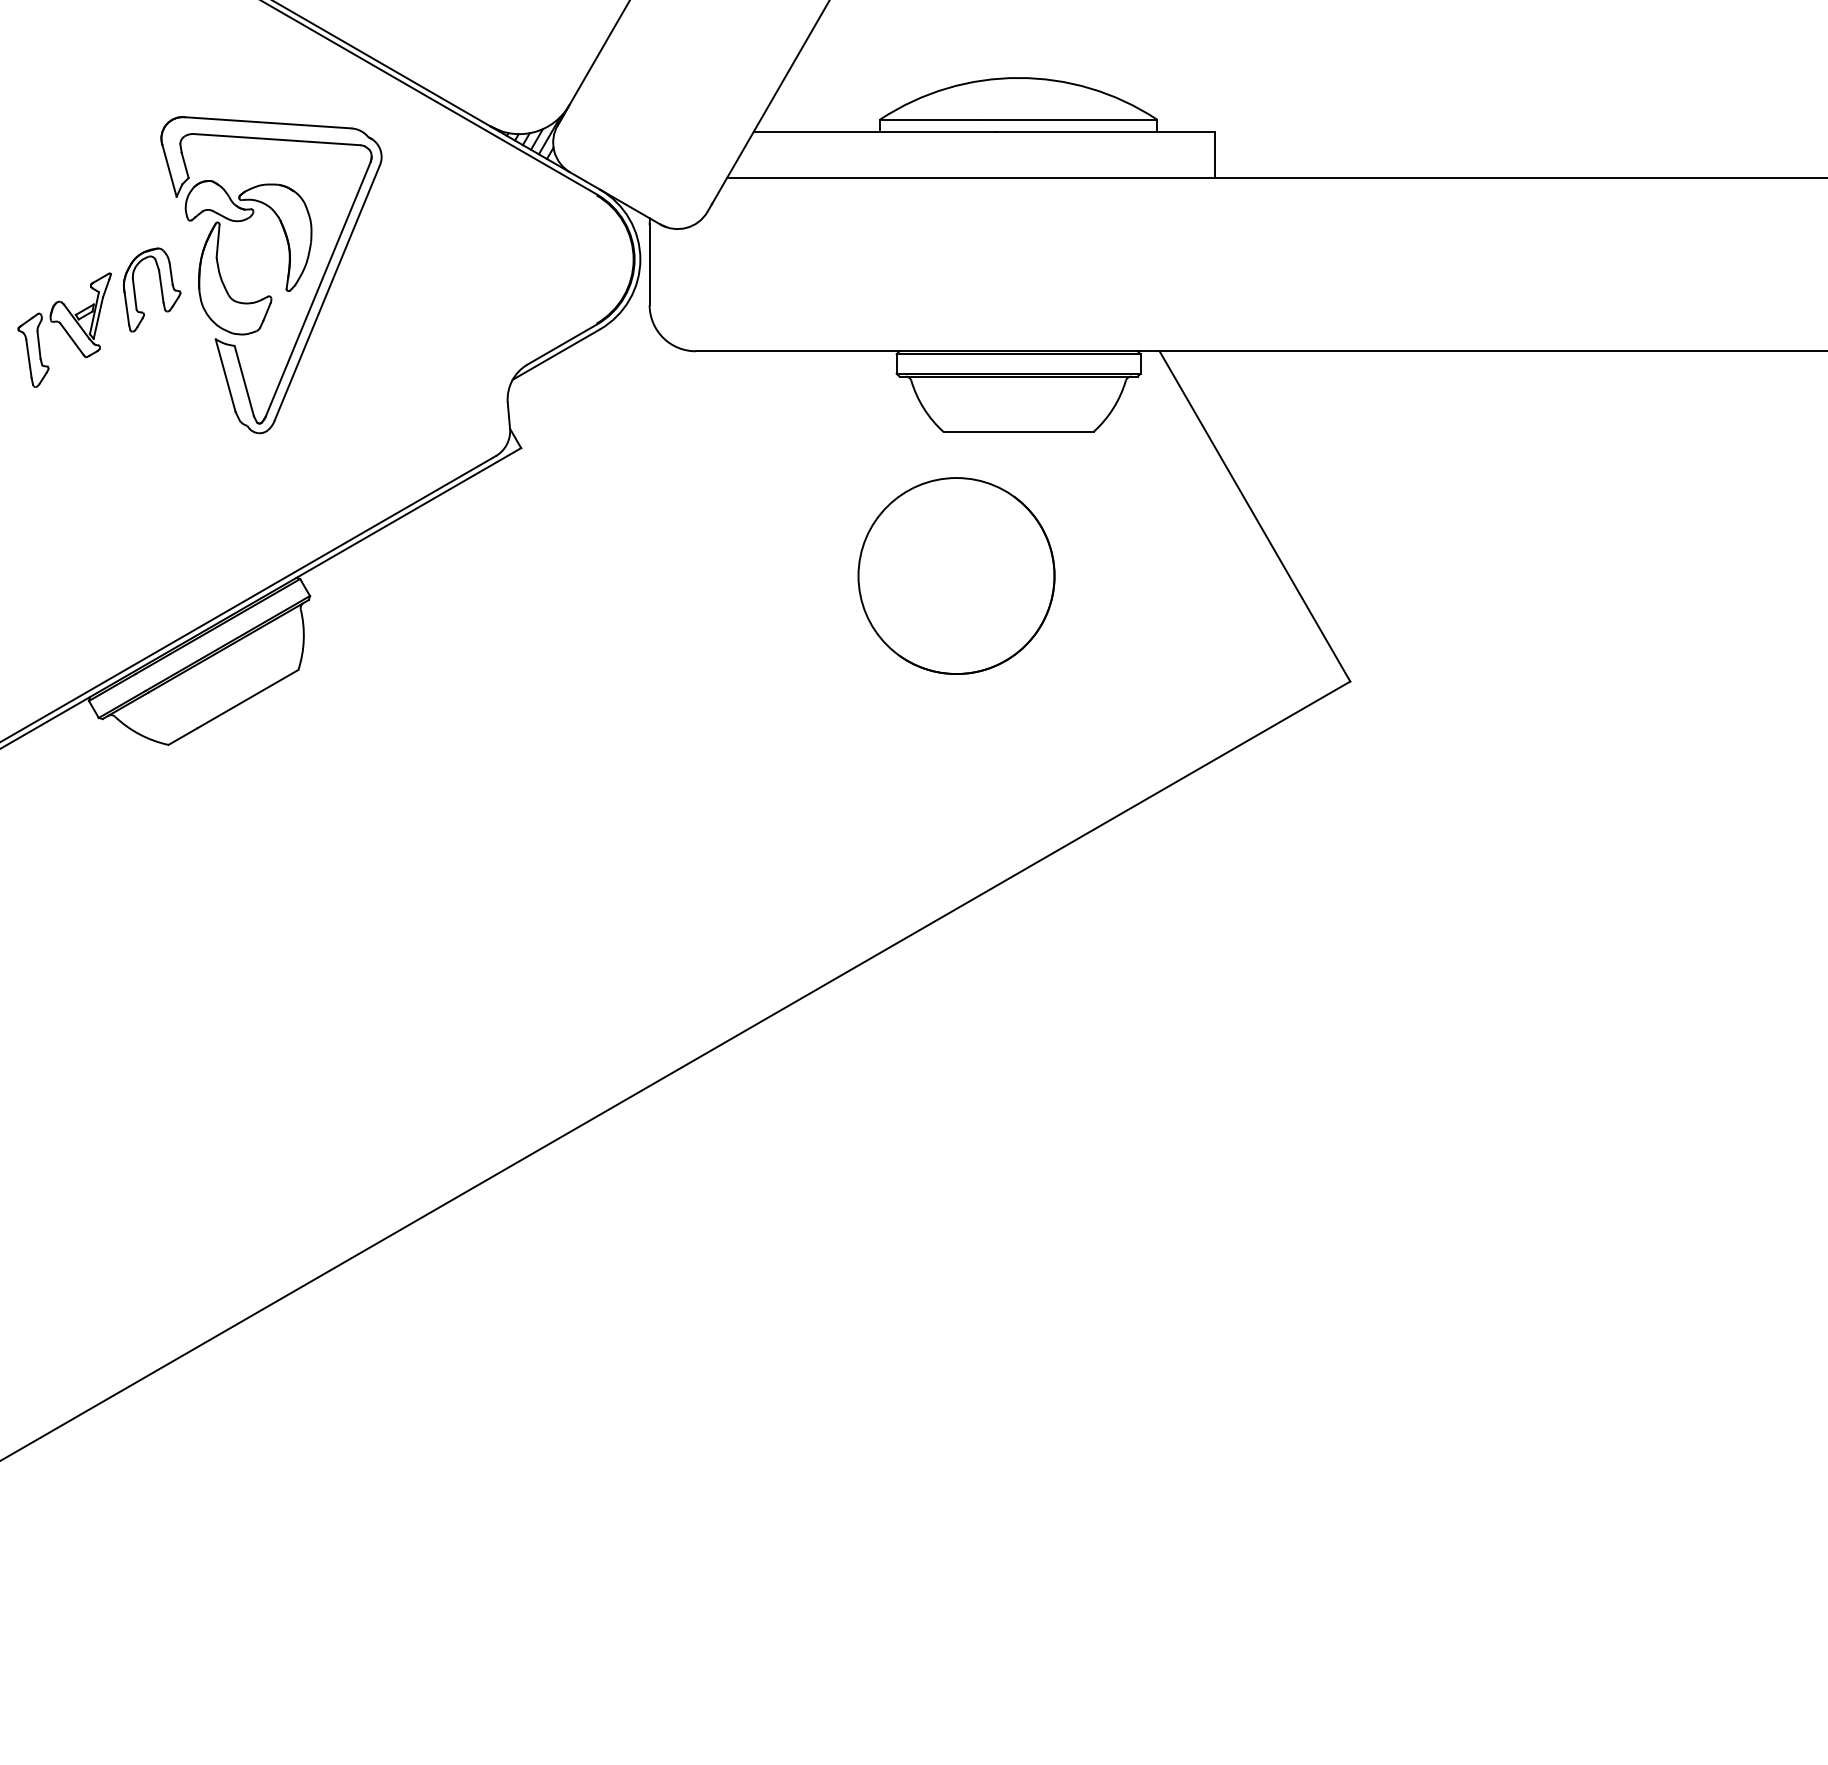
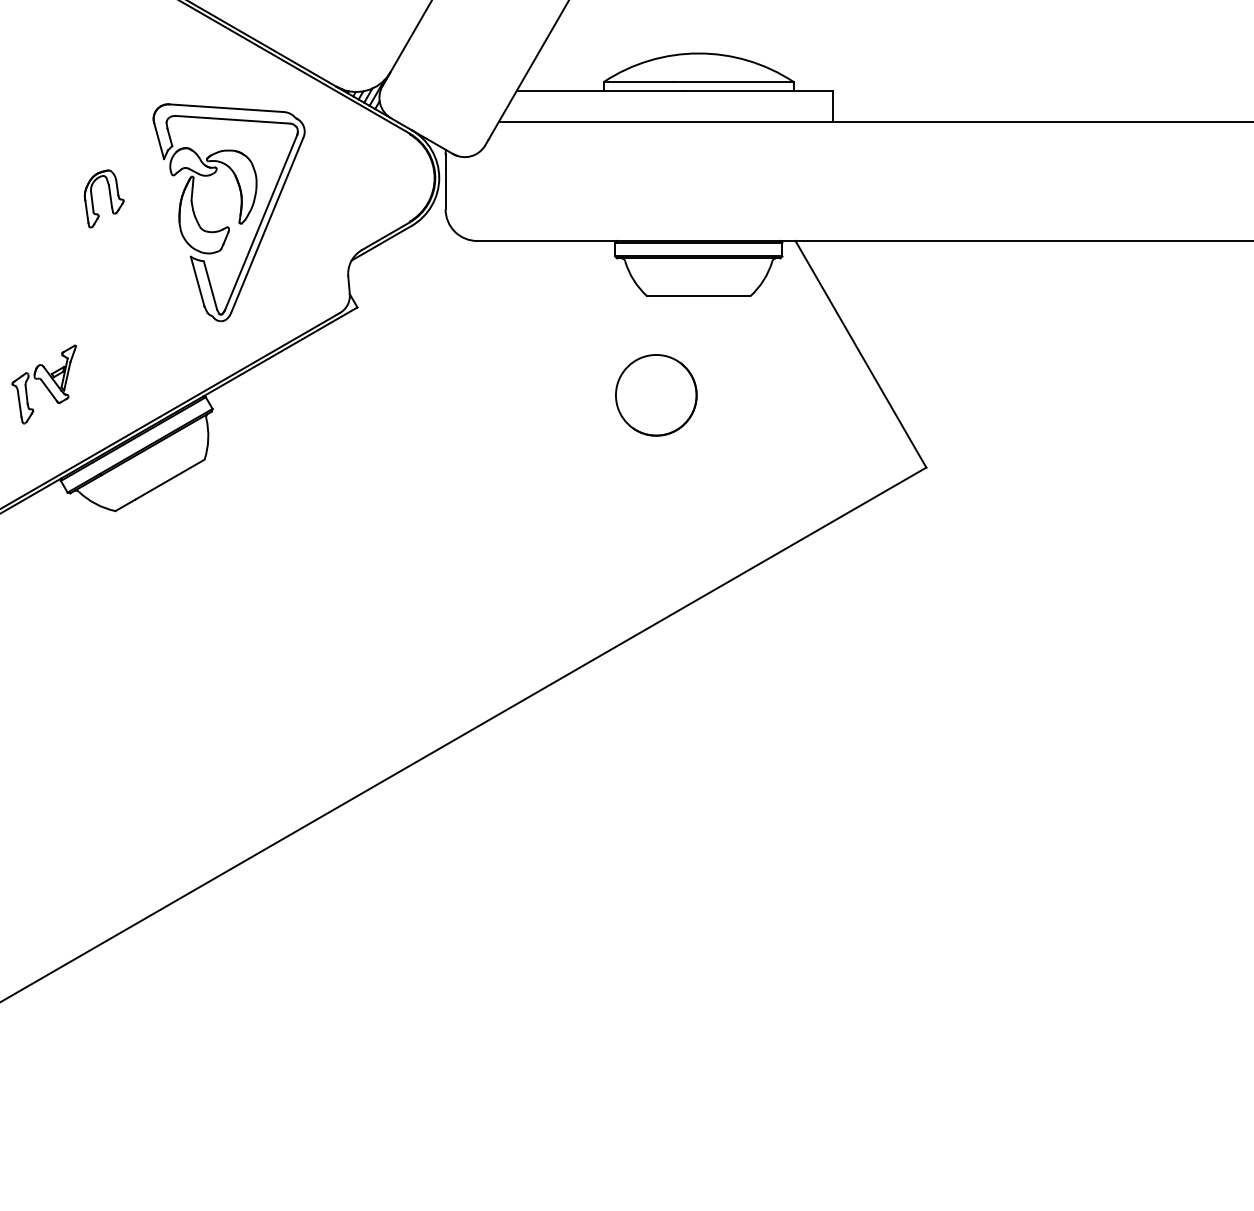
part: (286, 274) -> (239, 212), moved
part: (63, 330) -> (43, 384), moved
circle: (956, 576) -> (656, 395), size x0.6

